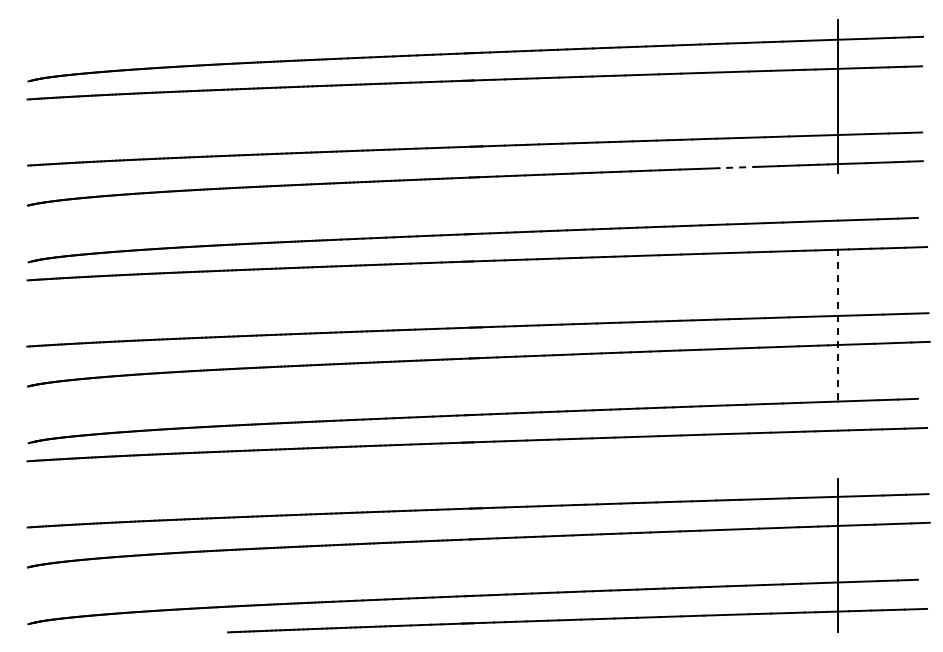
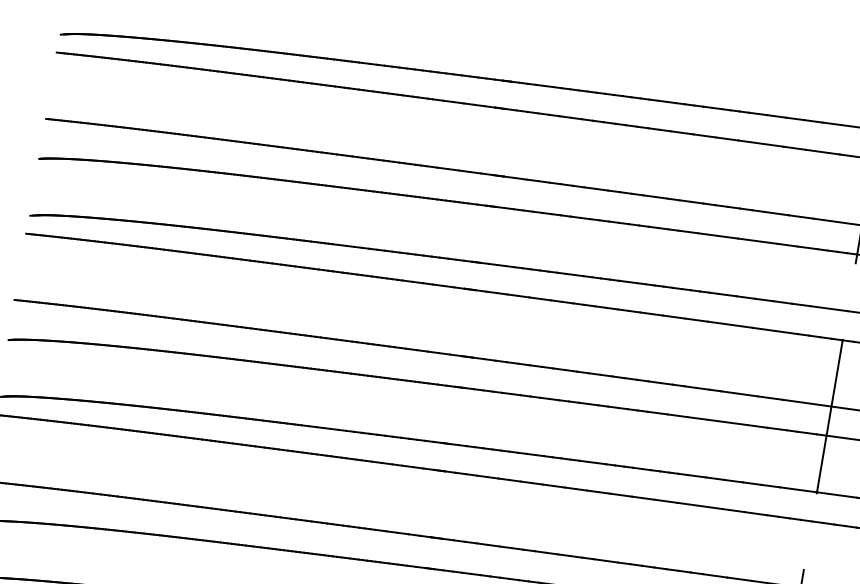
line: (739, 167) -> (758, 241), dashed -> solid
line: (837, 325) -> (829, 416), dashed -> solid

